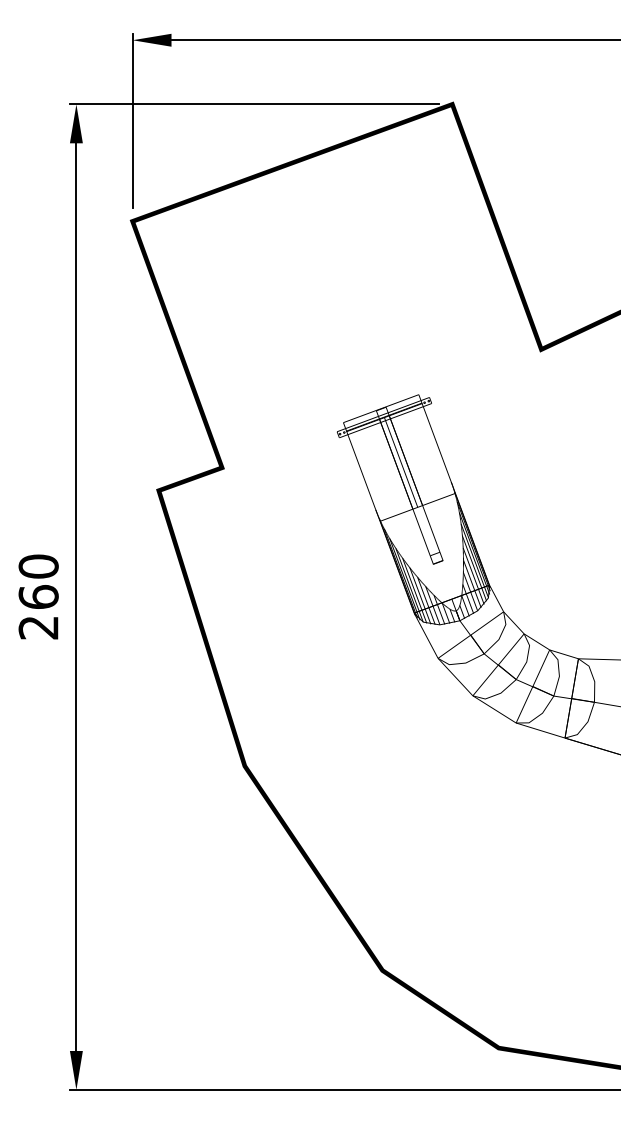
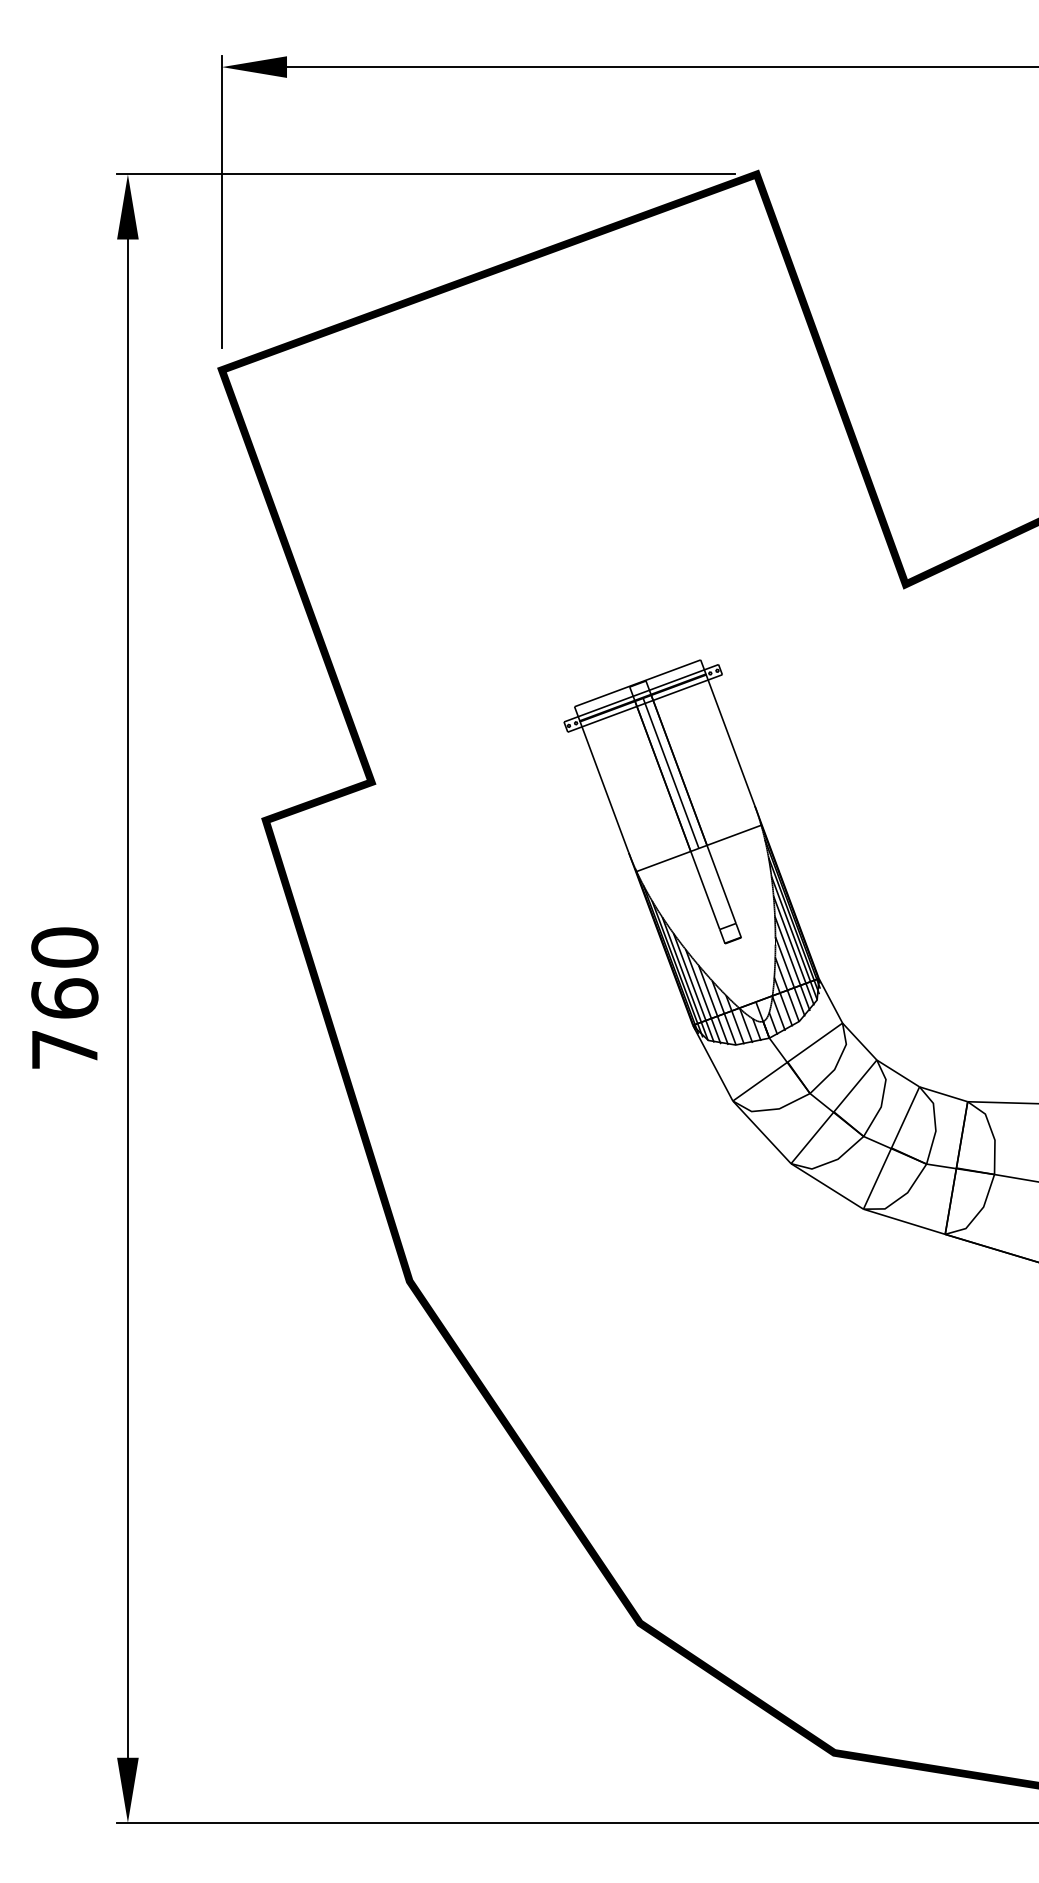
text: (38, 627) -> (64, 1049), 260 -> 760

